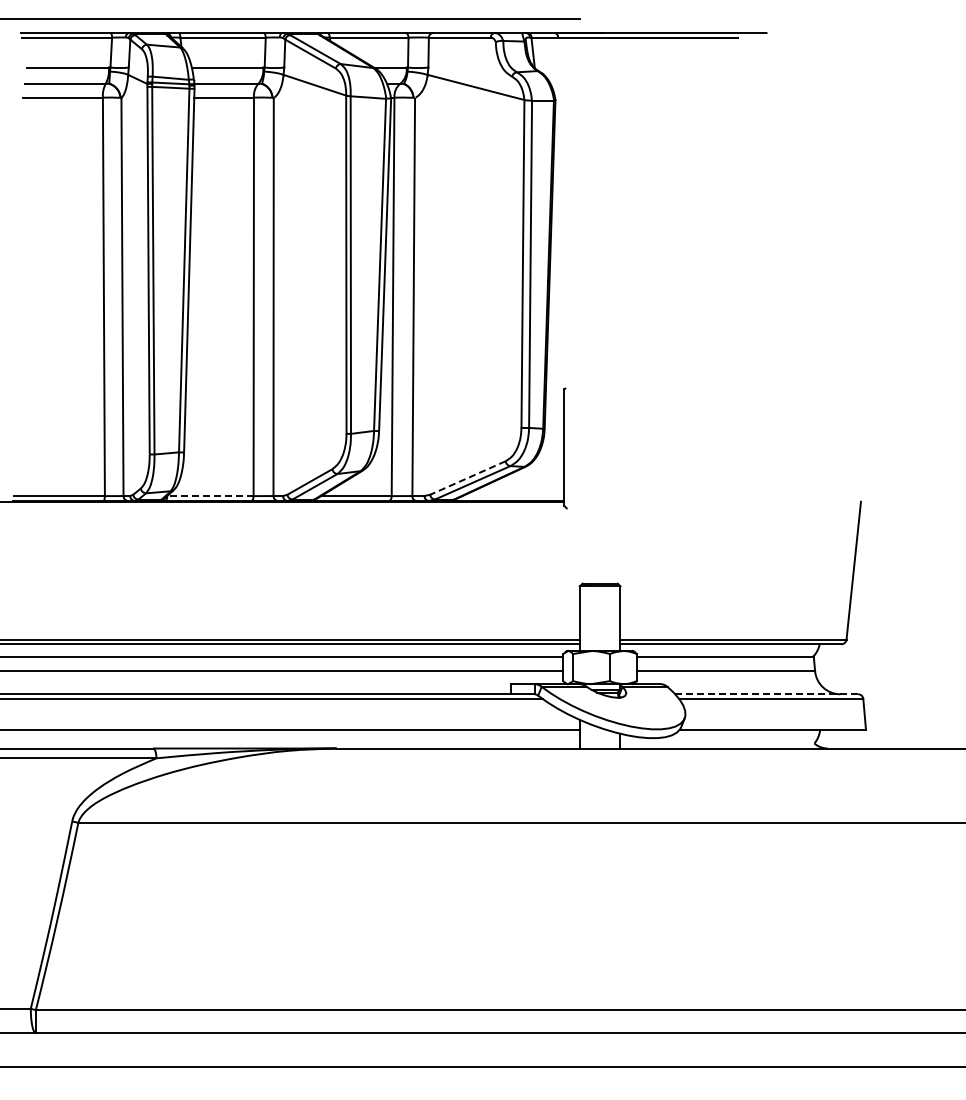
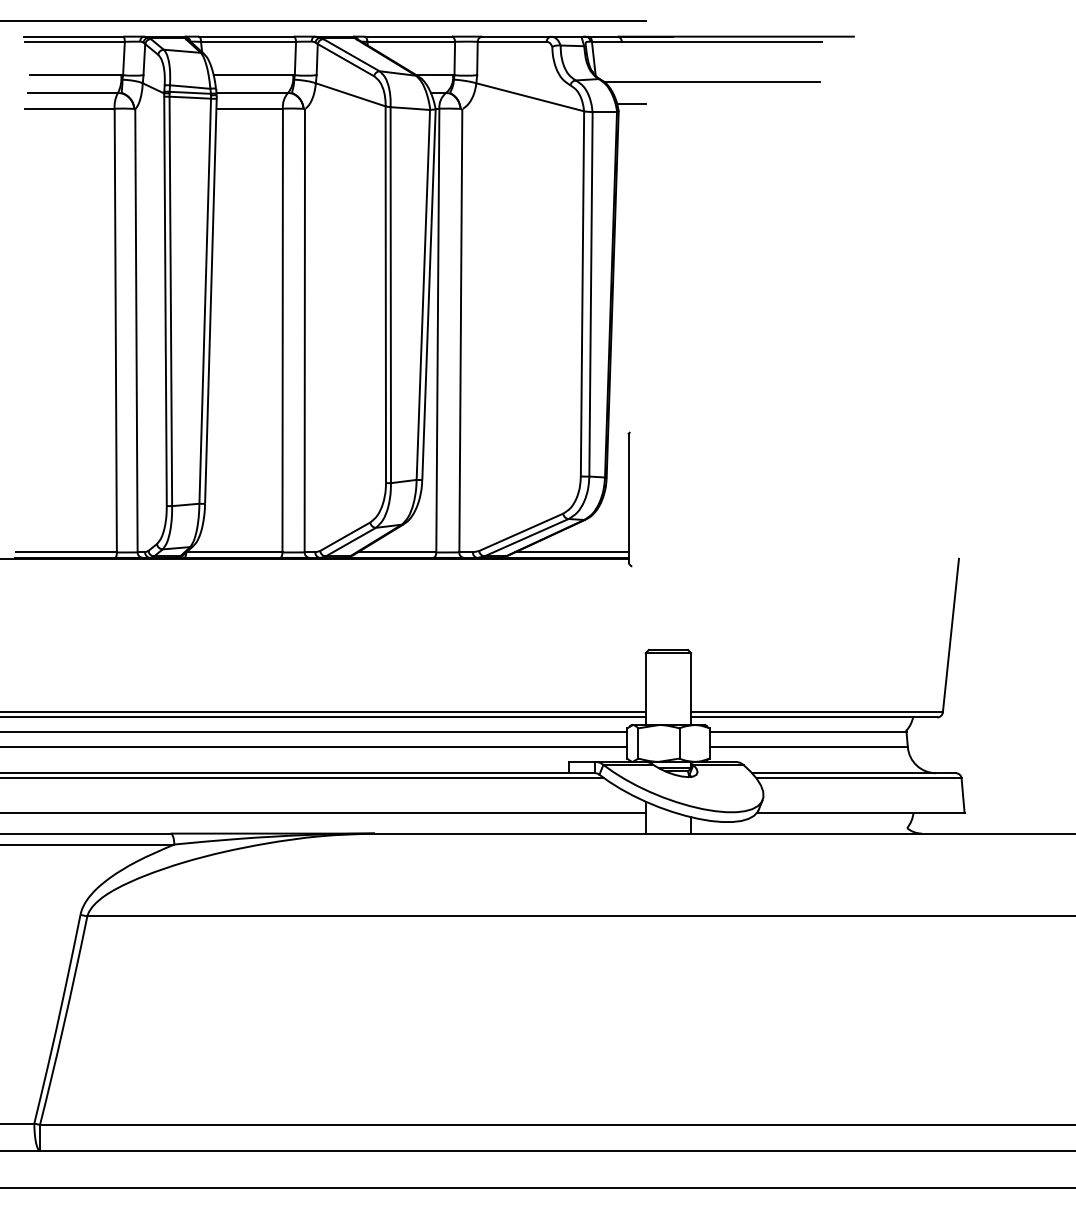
line: (639, 73) -> (712, 81), added
line: (566, 93) -> (631, 104), added
line: (467, 478) -> (520, 532), dashed -> solid
line: (209, 496) -> (233, 552), dashed -> solid
line: (513, 496) -> (571, 552), added
line: (767, 694) -> (854, 773), dashed -> solid

